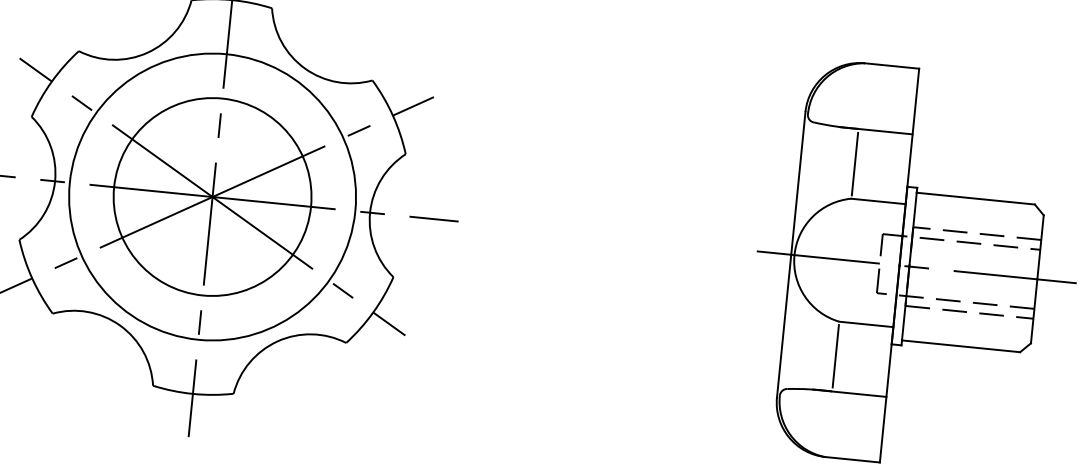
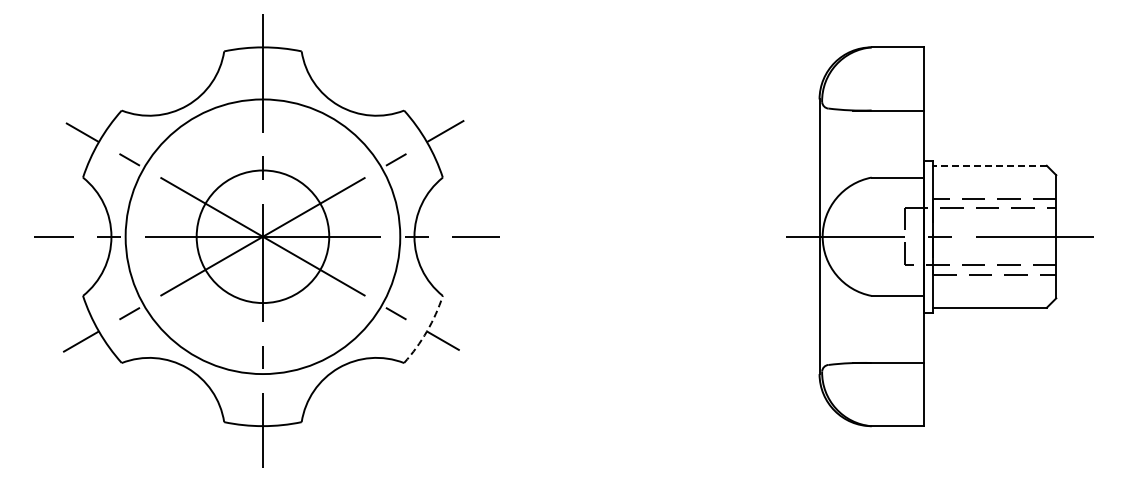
line: (854, 164) -> (871, 144), removed
circle: (212, 196) -> (262, 236), size x0.7
line: (976, 198) -> (990, 165), solid -> dashed
arc: (372, 312) -> (426, 331), solid -> dashed
line: (835, 356) -> (871, 329), removed

